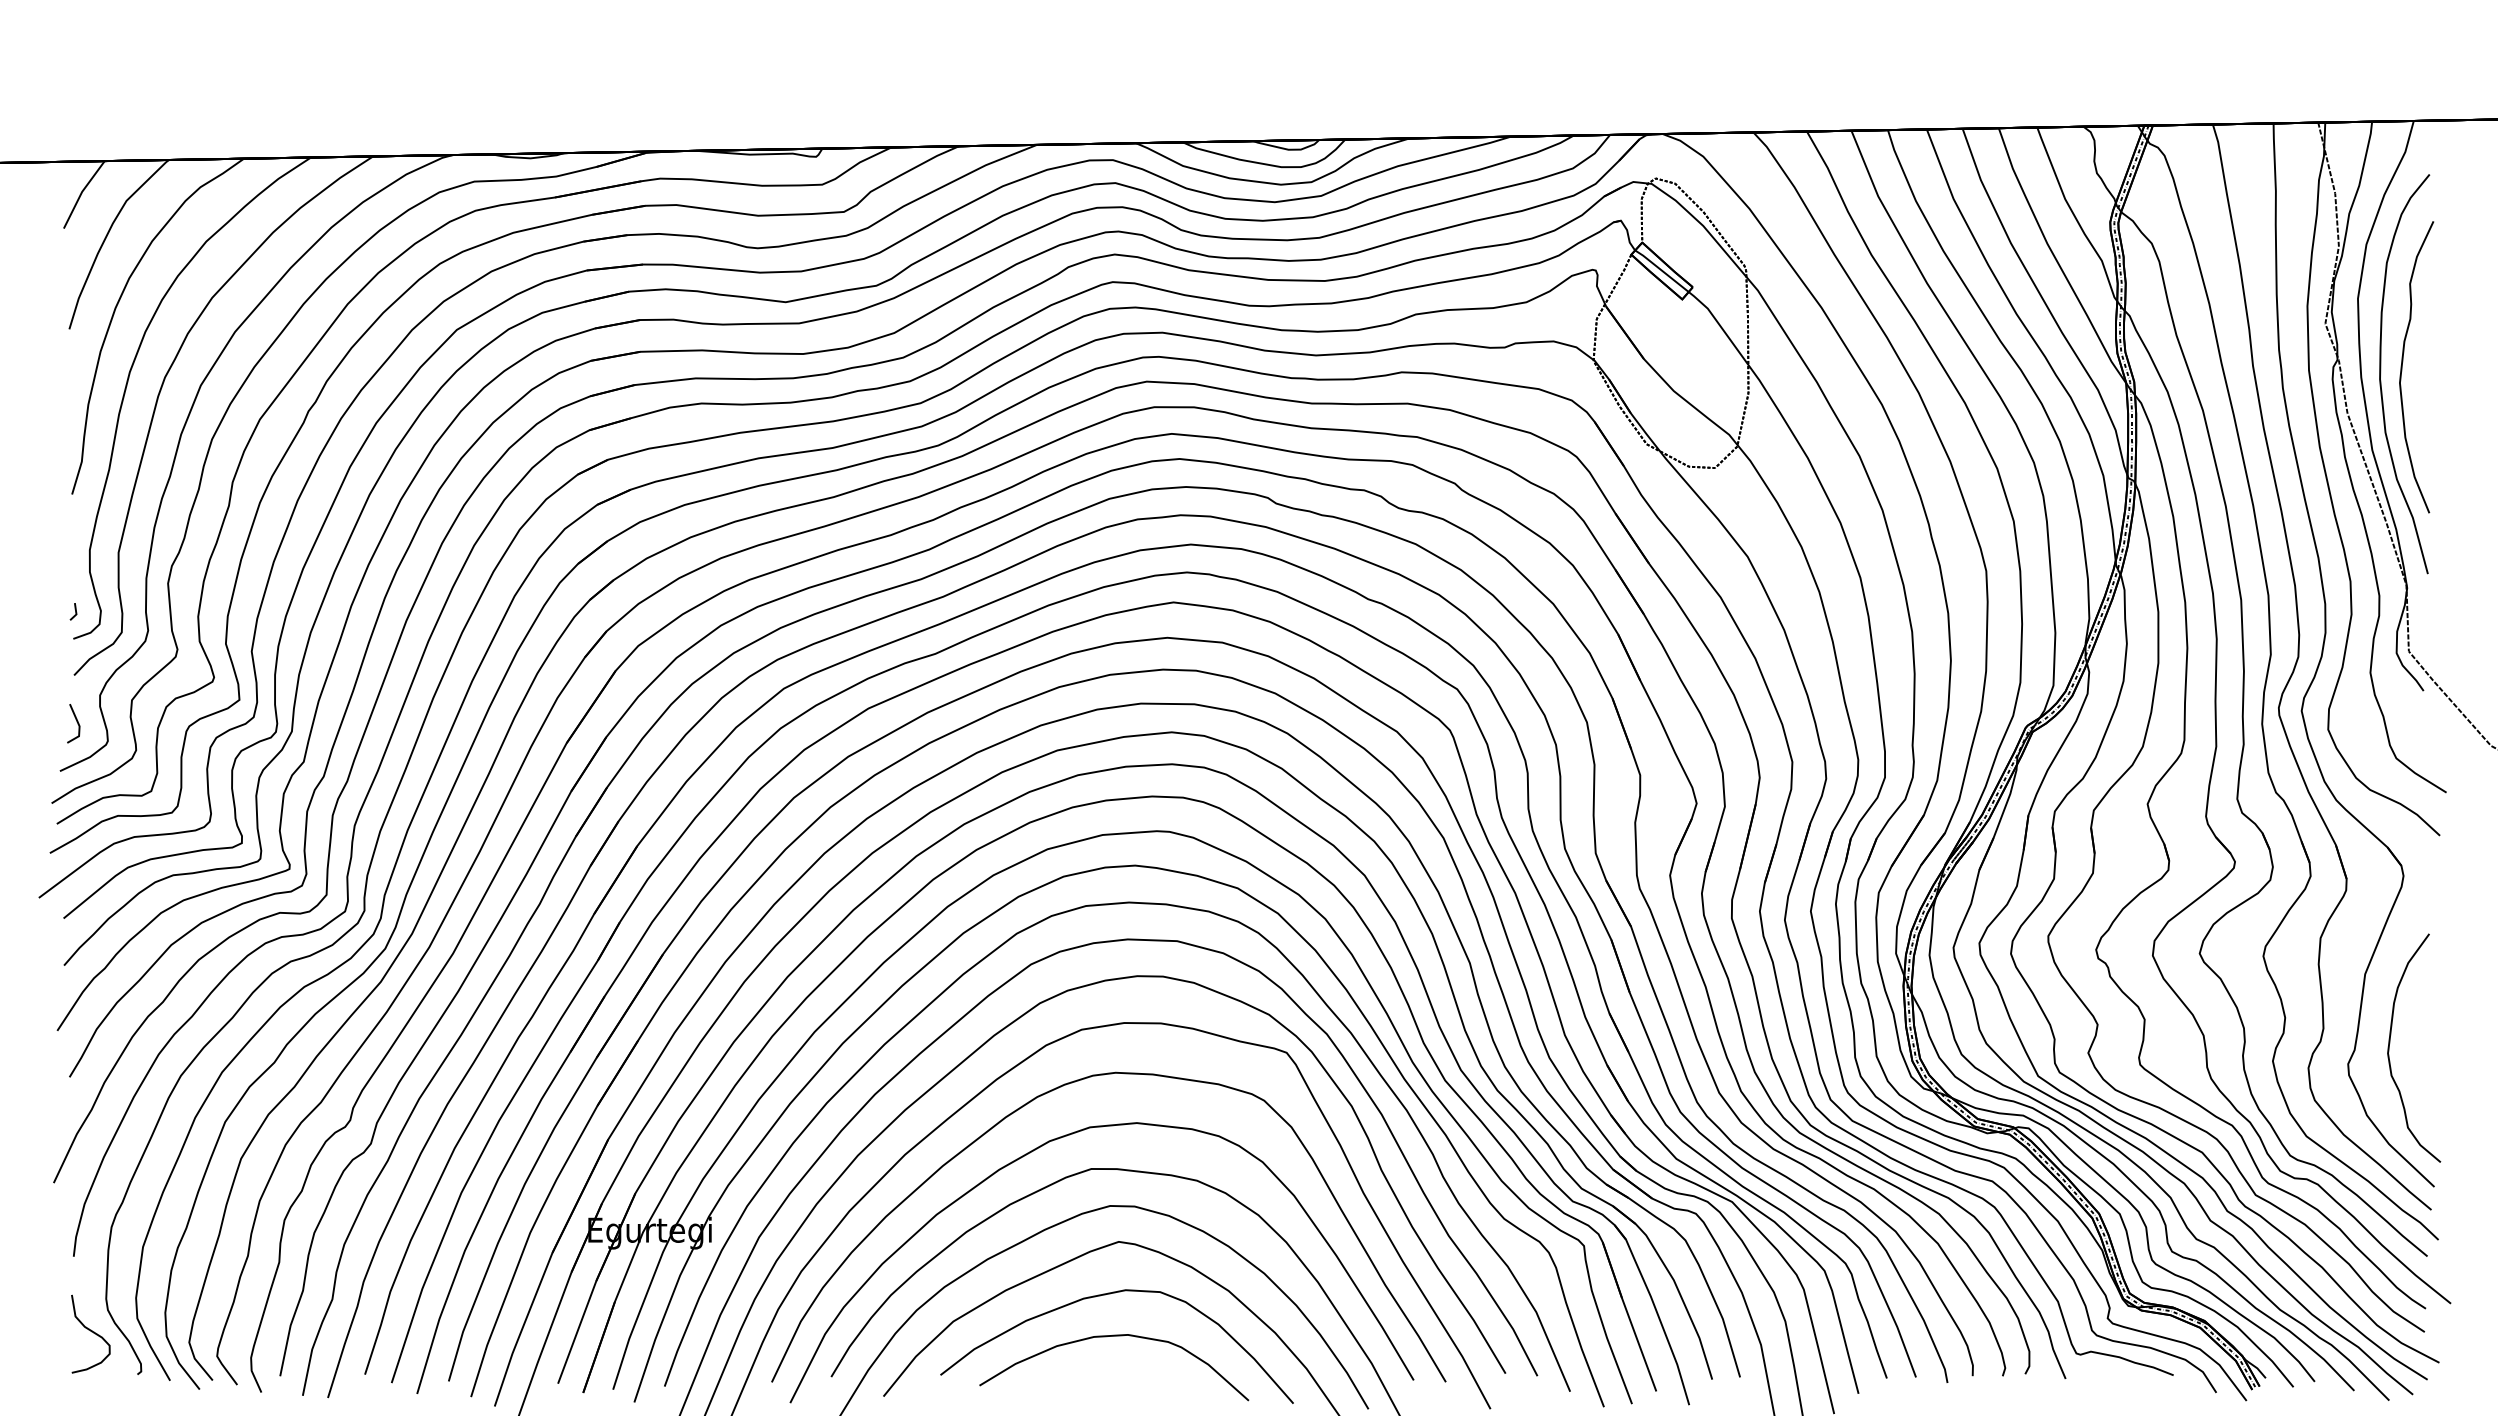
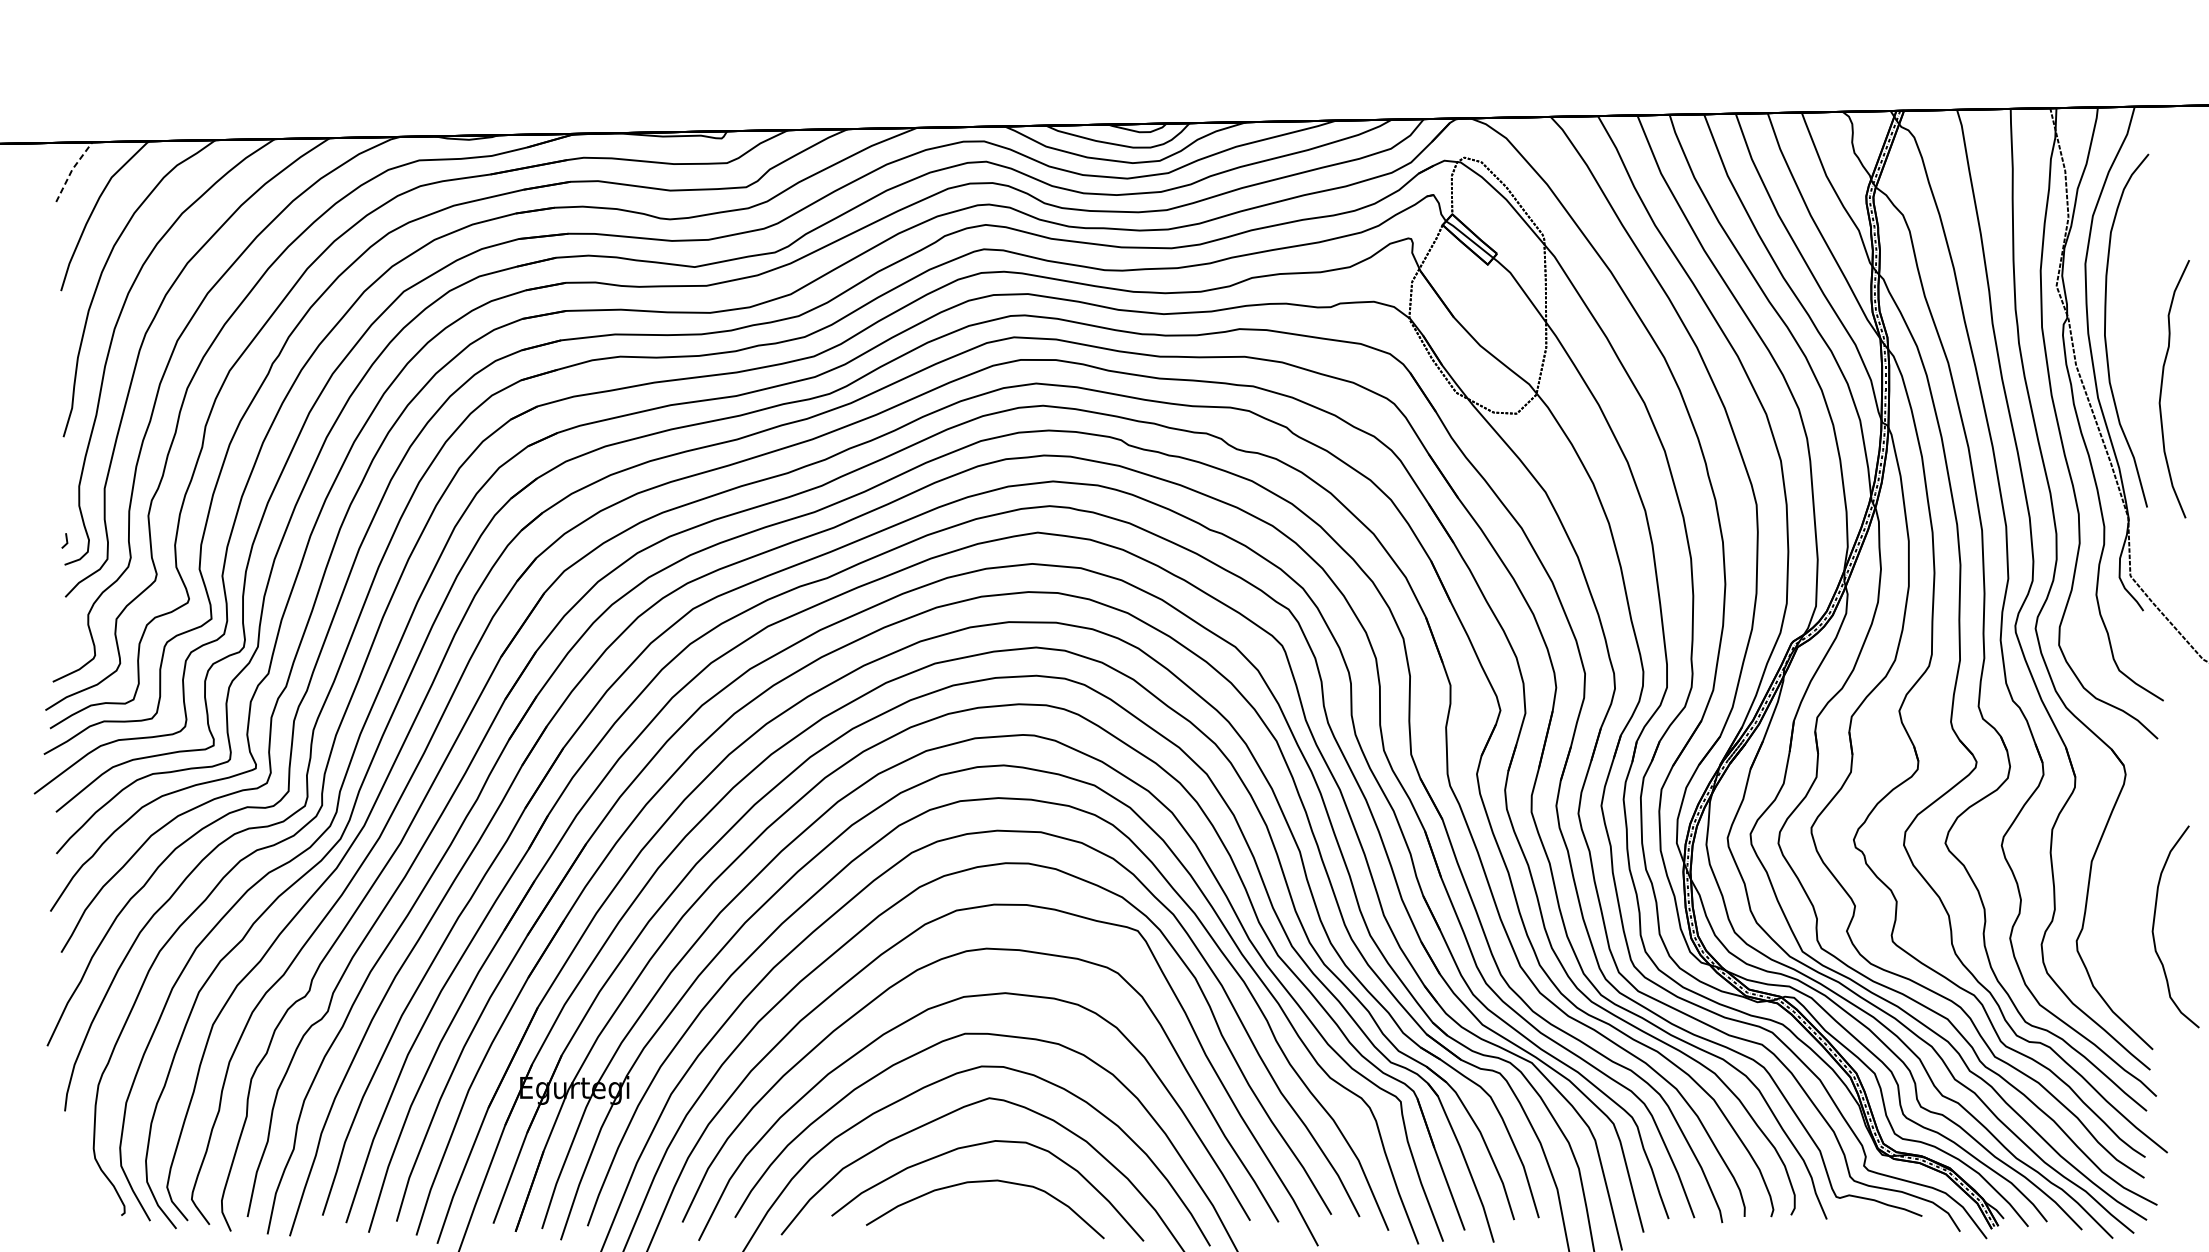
line: (81, 192) -> (71, 170), solid -> dashed
curve: (2403, 362) -> (2162, 384), moved
line: (76, 722) -> (67, 638), removed
curve: (2390, 1043) -> (2154, 922), moved
curve: (91, 1332) -> (80, 1178), removed

